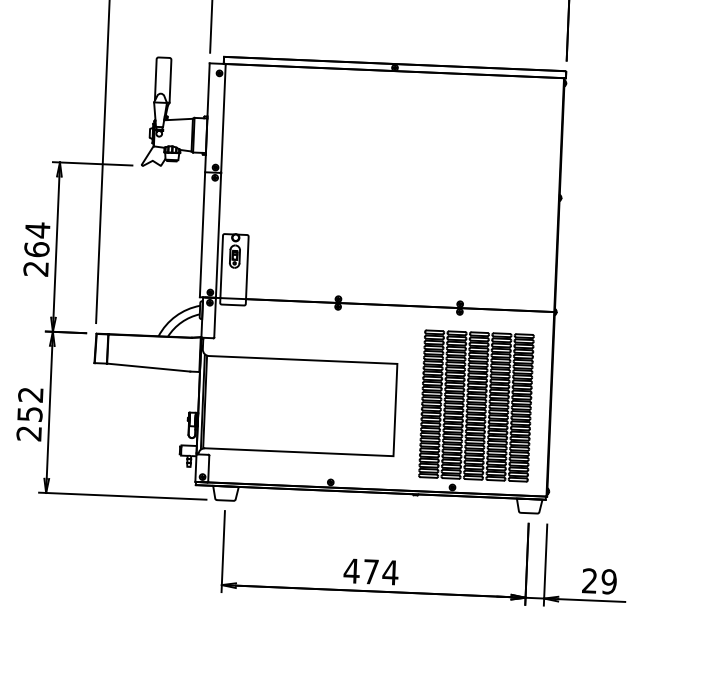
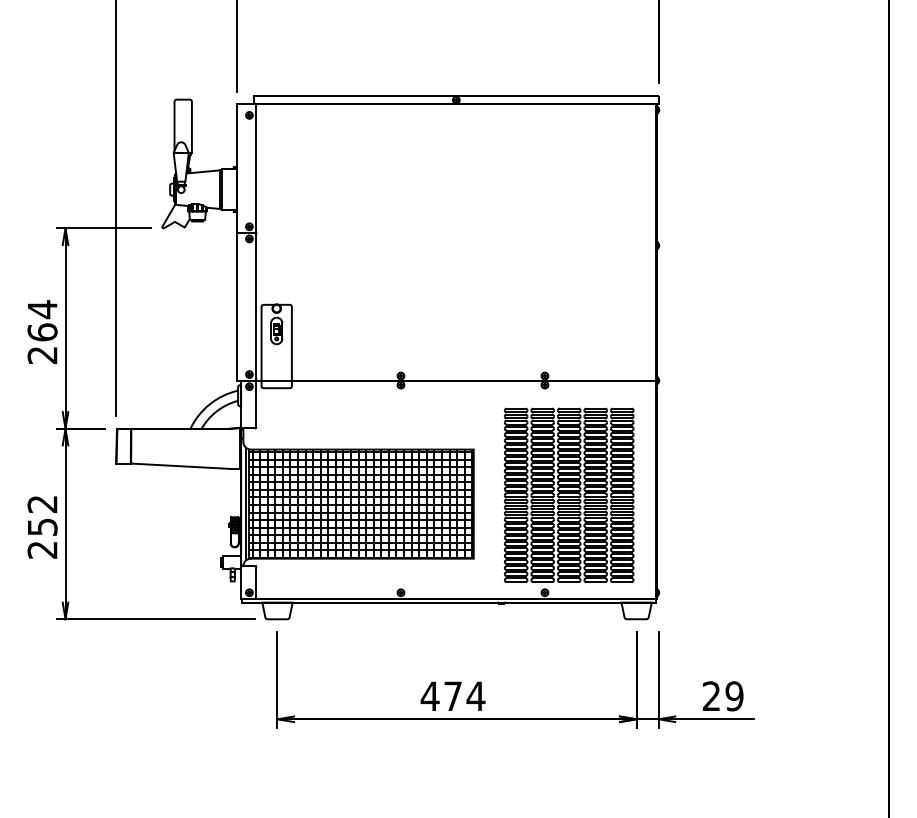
hatch: (299, 405) -> (360, 503), added
hatch: (192, 418) -> (234, 524), added

